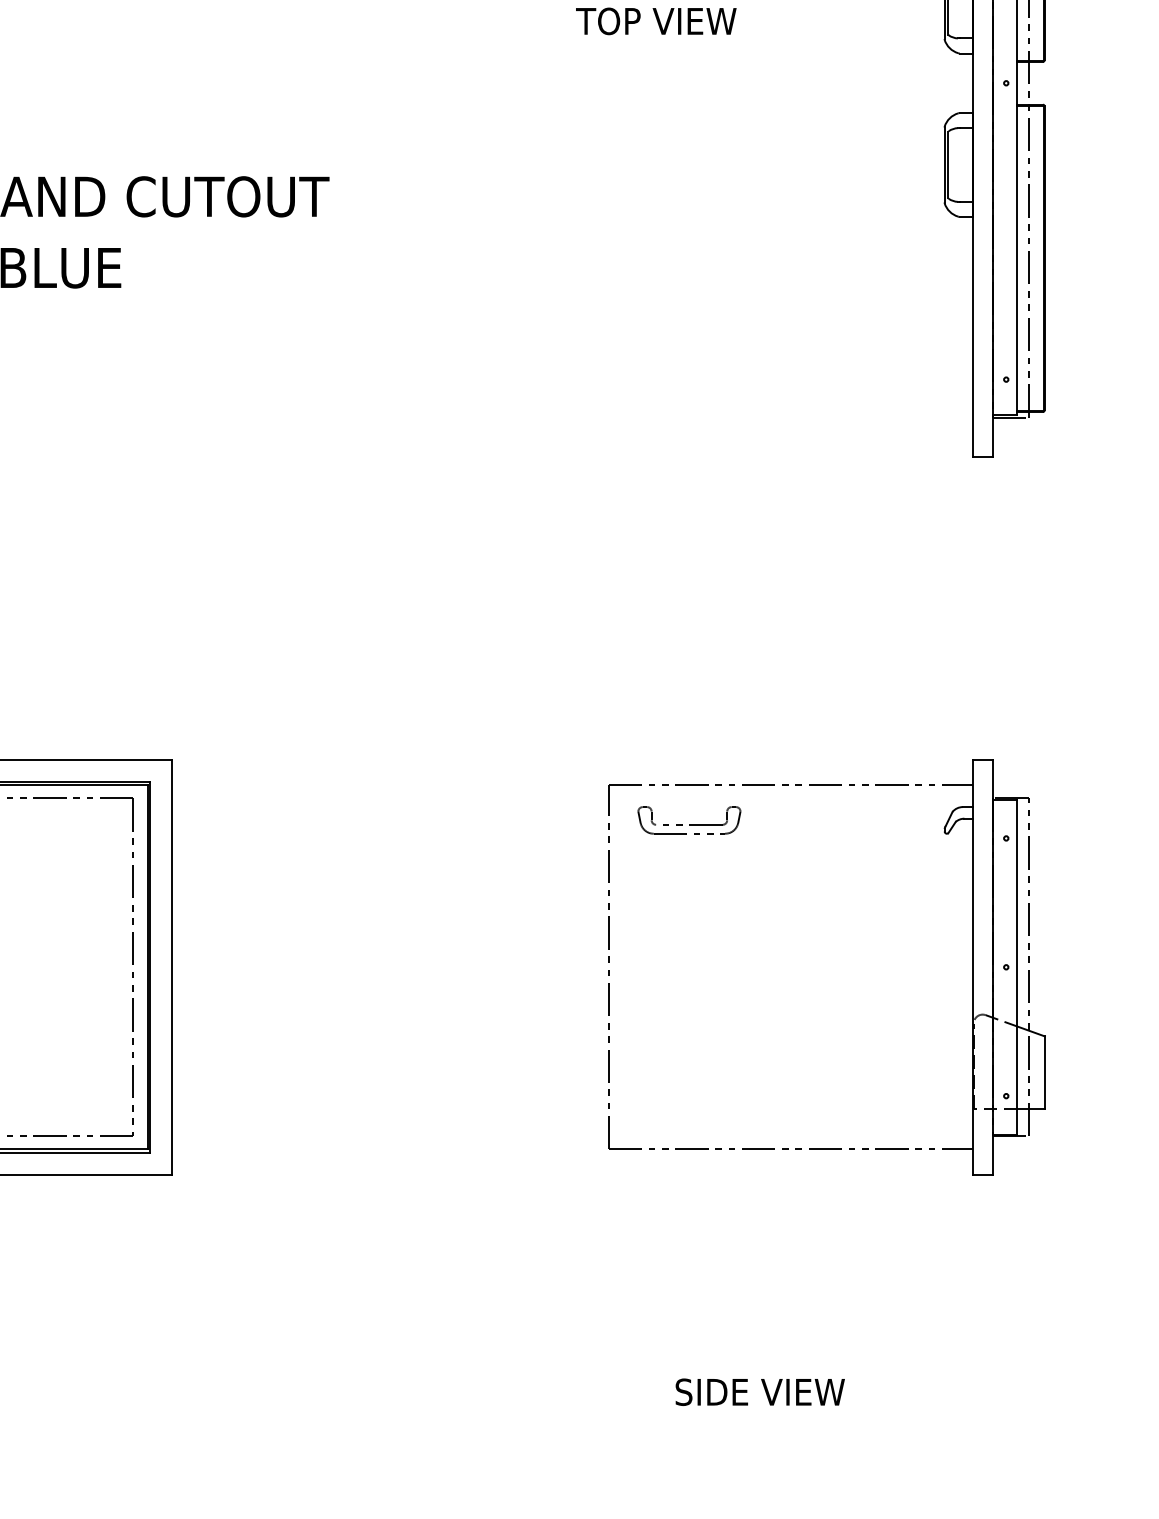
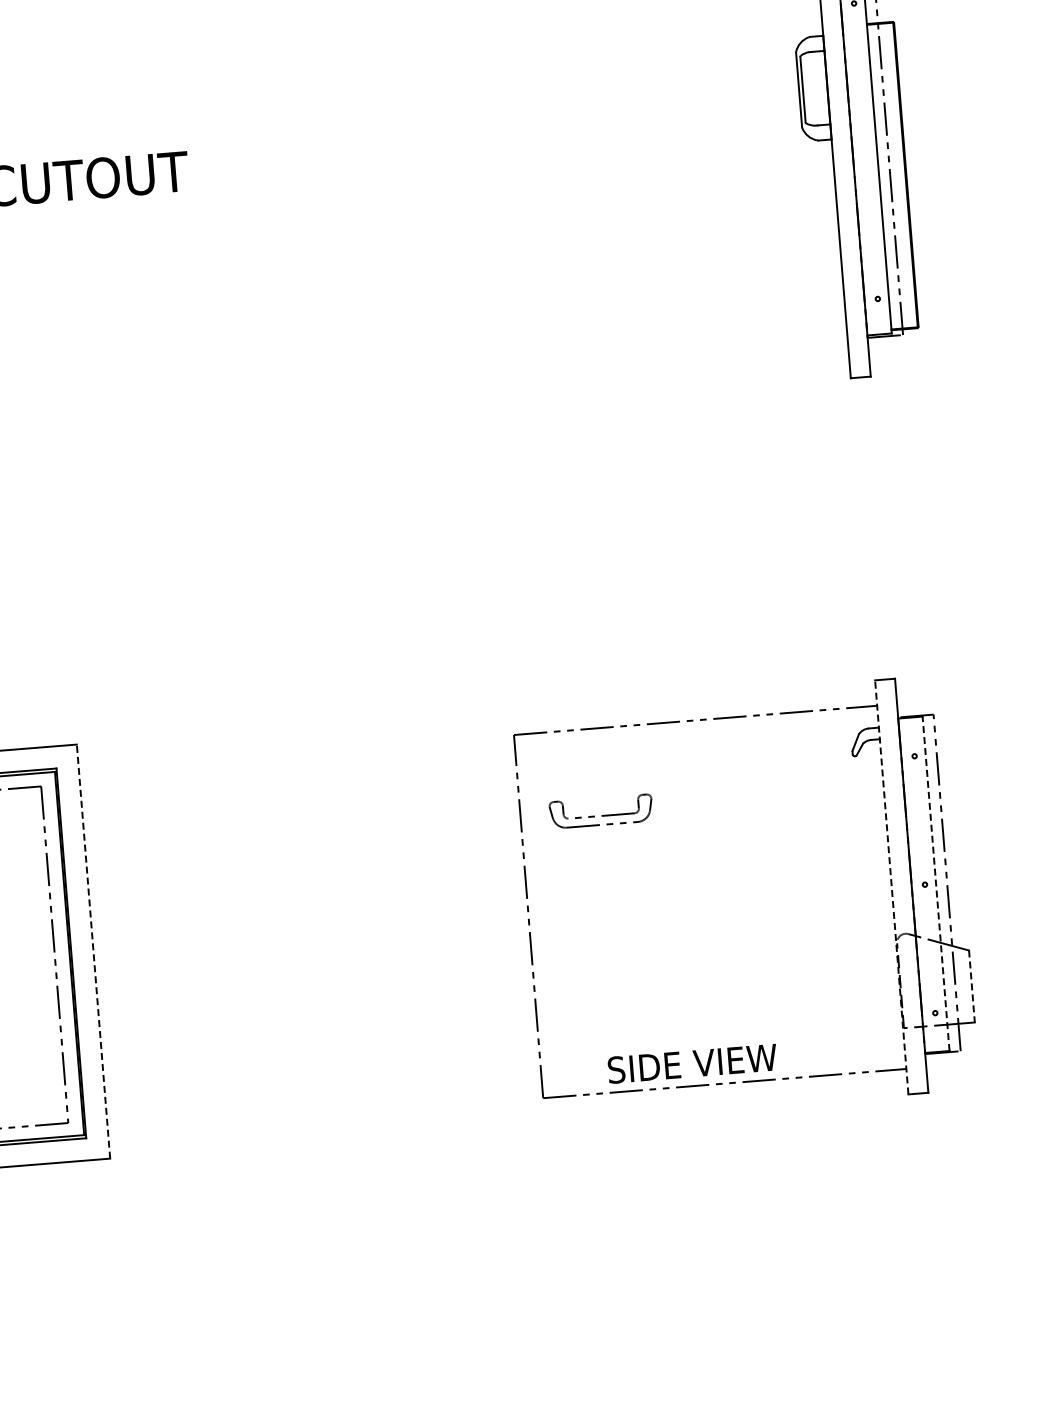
part: (689, 820) -> (601, 811), moved
line: (172, 967) -> (93, 951), solid -> dashed
line: (972, 967) -> (891, 887), solid -> dashed
line: (1017, 967) -> (936, 884), solid -> dashed
line: (1044, 1073) -> (971, 987), solid -> dashed
text: (759, 1391) -> (691, 1063), moved

